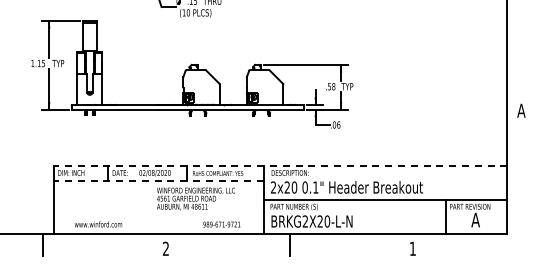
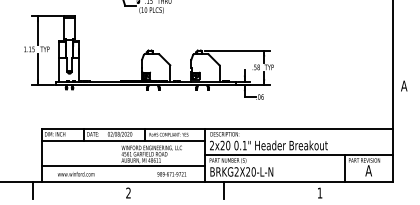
line: (280, 165) -> (217, 128), dashed -> solid
line: (158, 181) -> (122, 140), dashed -> solid
line: (158, 214) -> (122, 166), added

